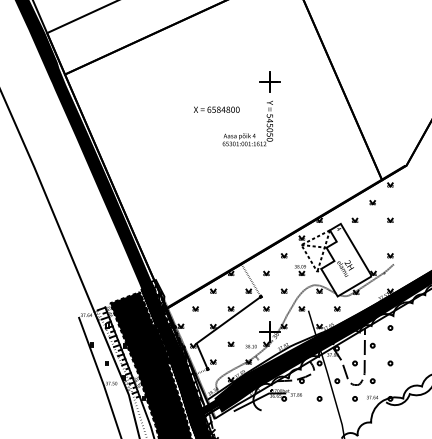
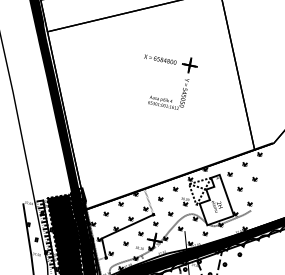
text: (216, 109) -> (160, 59), moved
part: (372, 237) -> (239, 188), added
part: (248, 326) -> (140, 233), added

